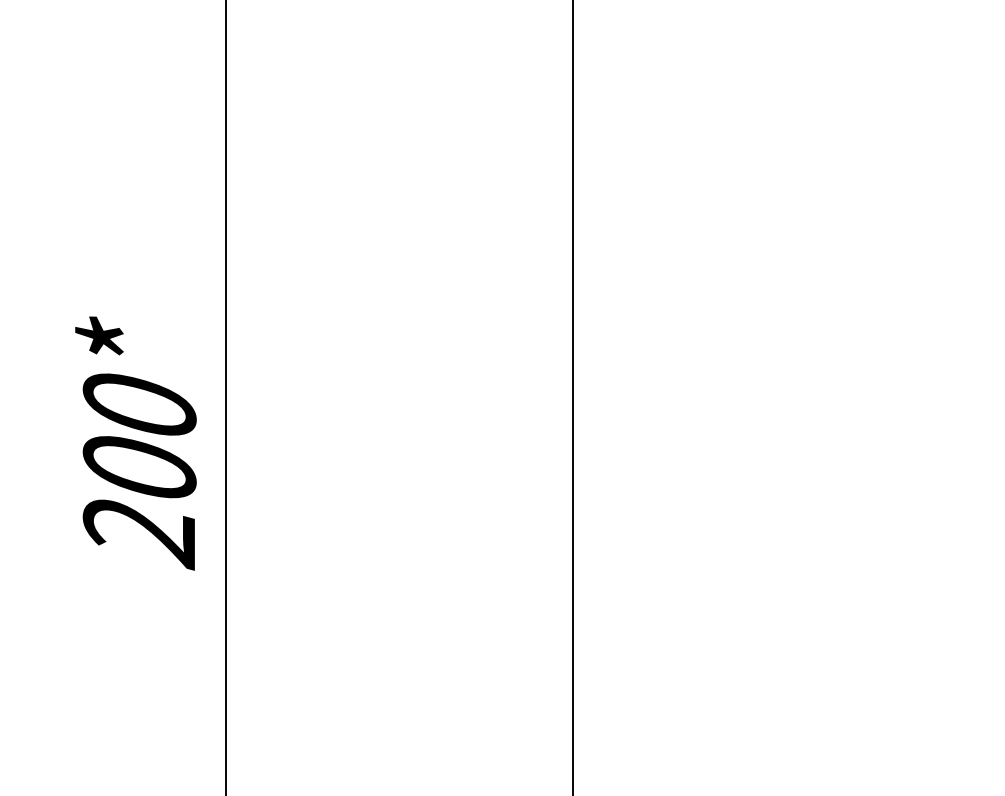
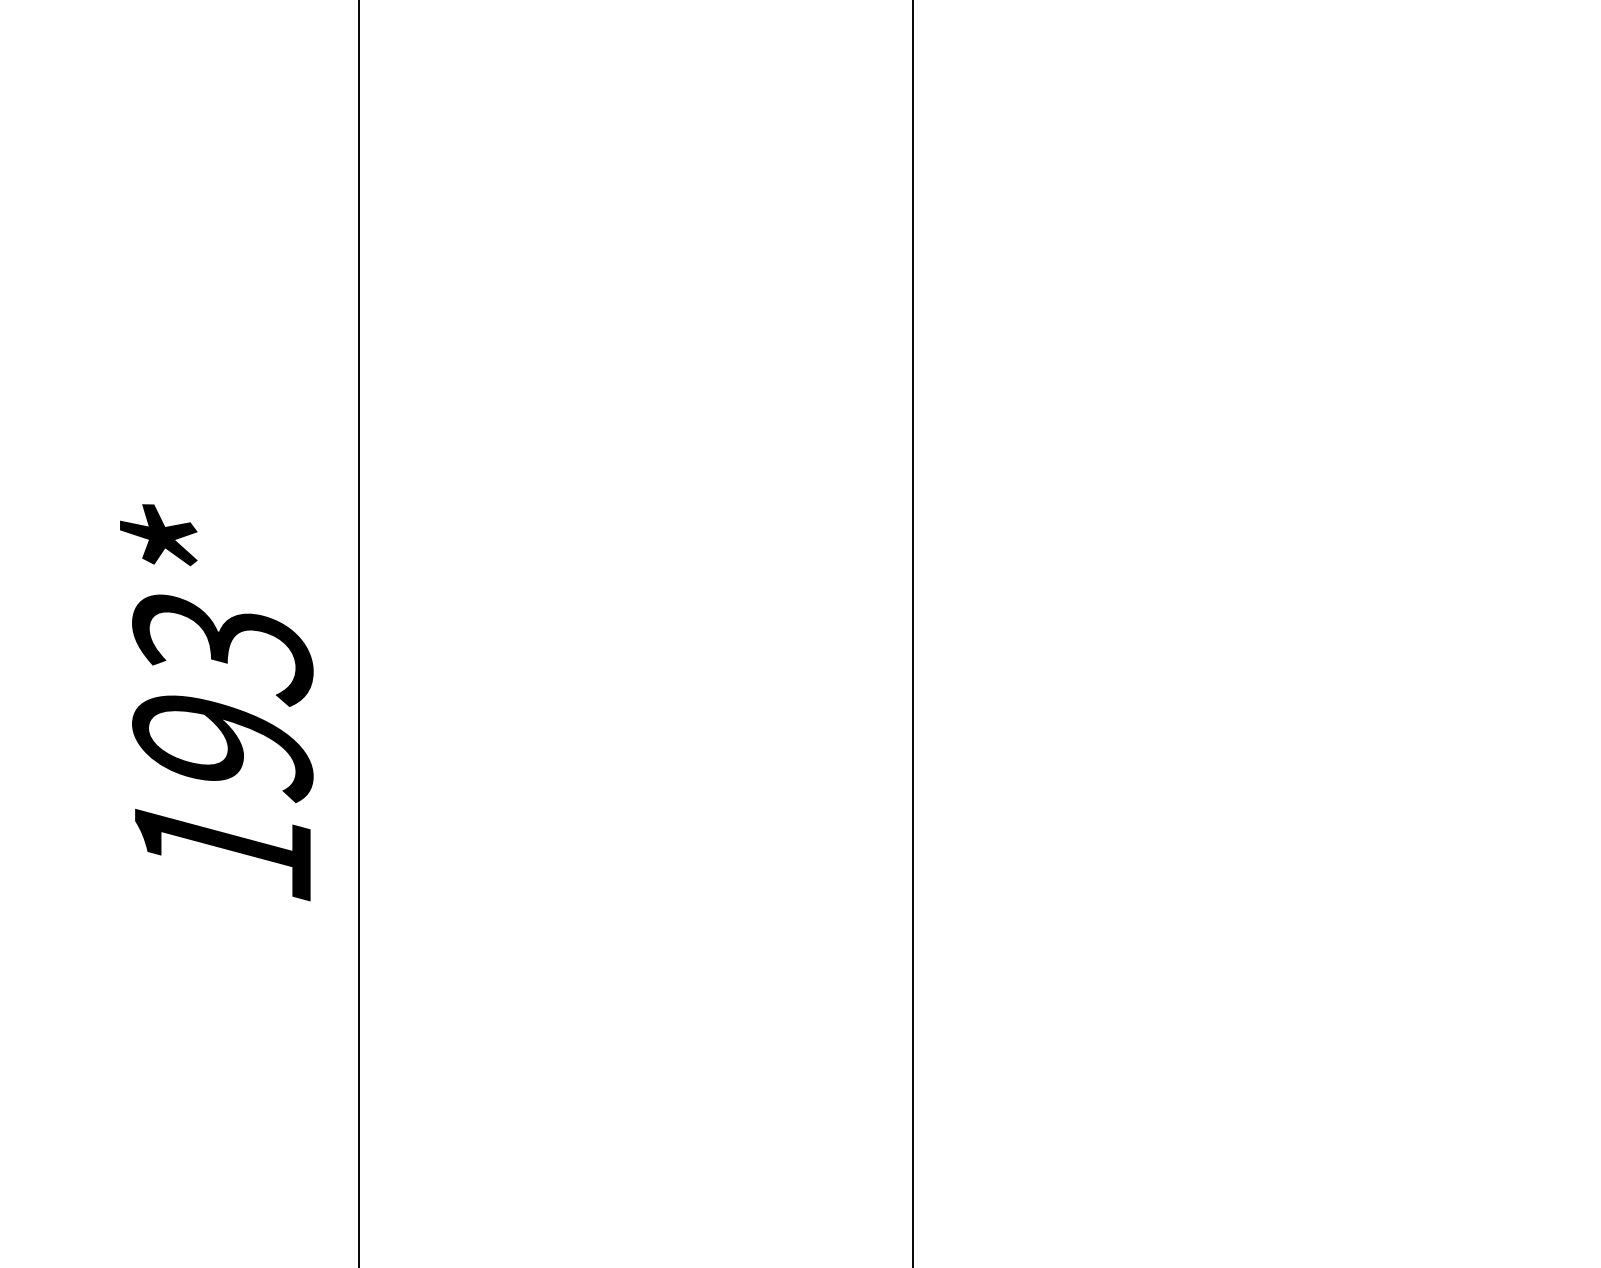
text: (139, 471) -> (222, 751), 200* -> 193*

